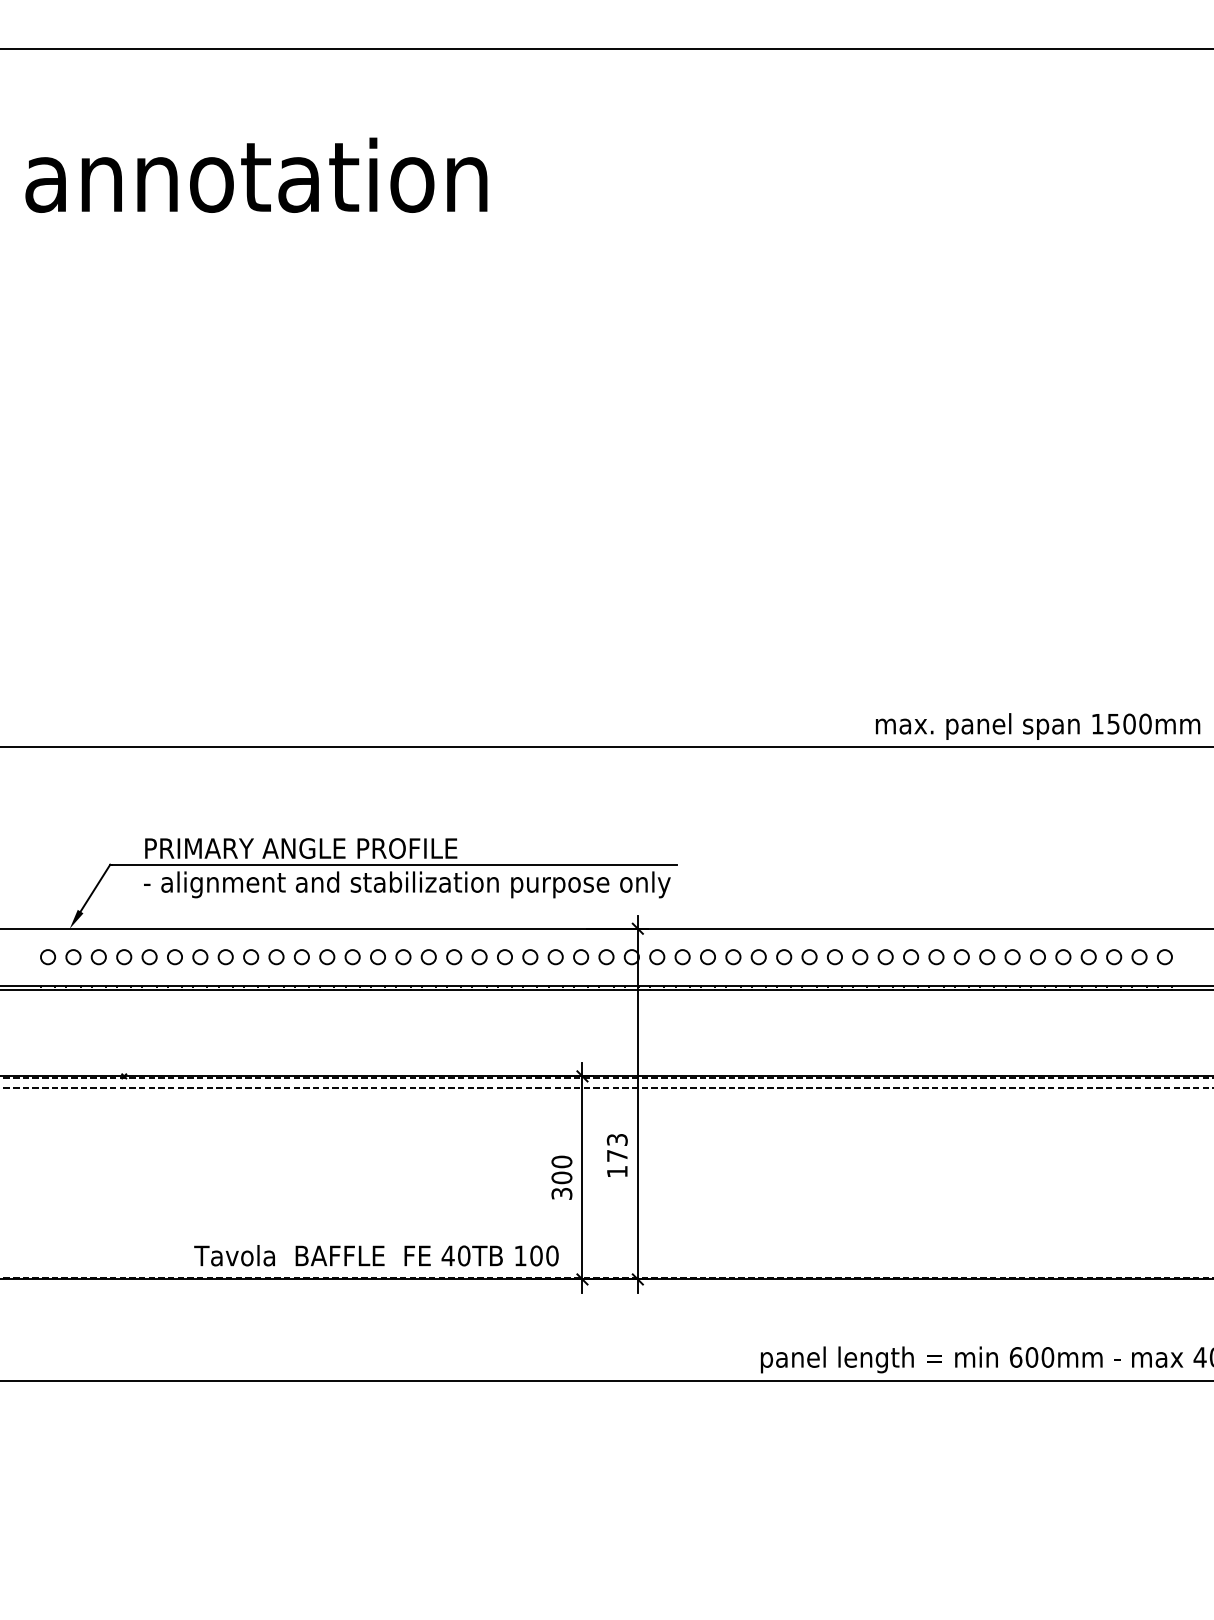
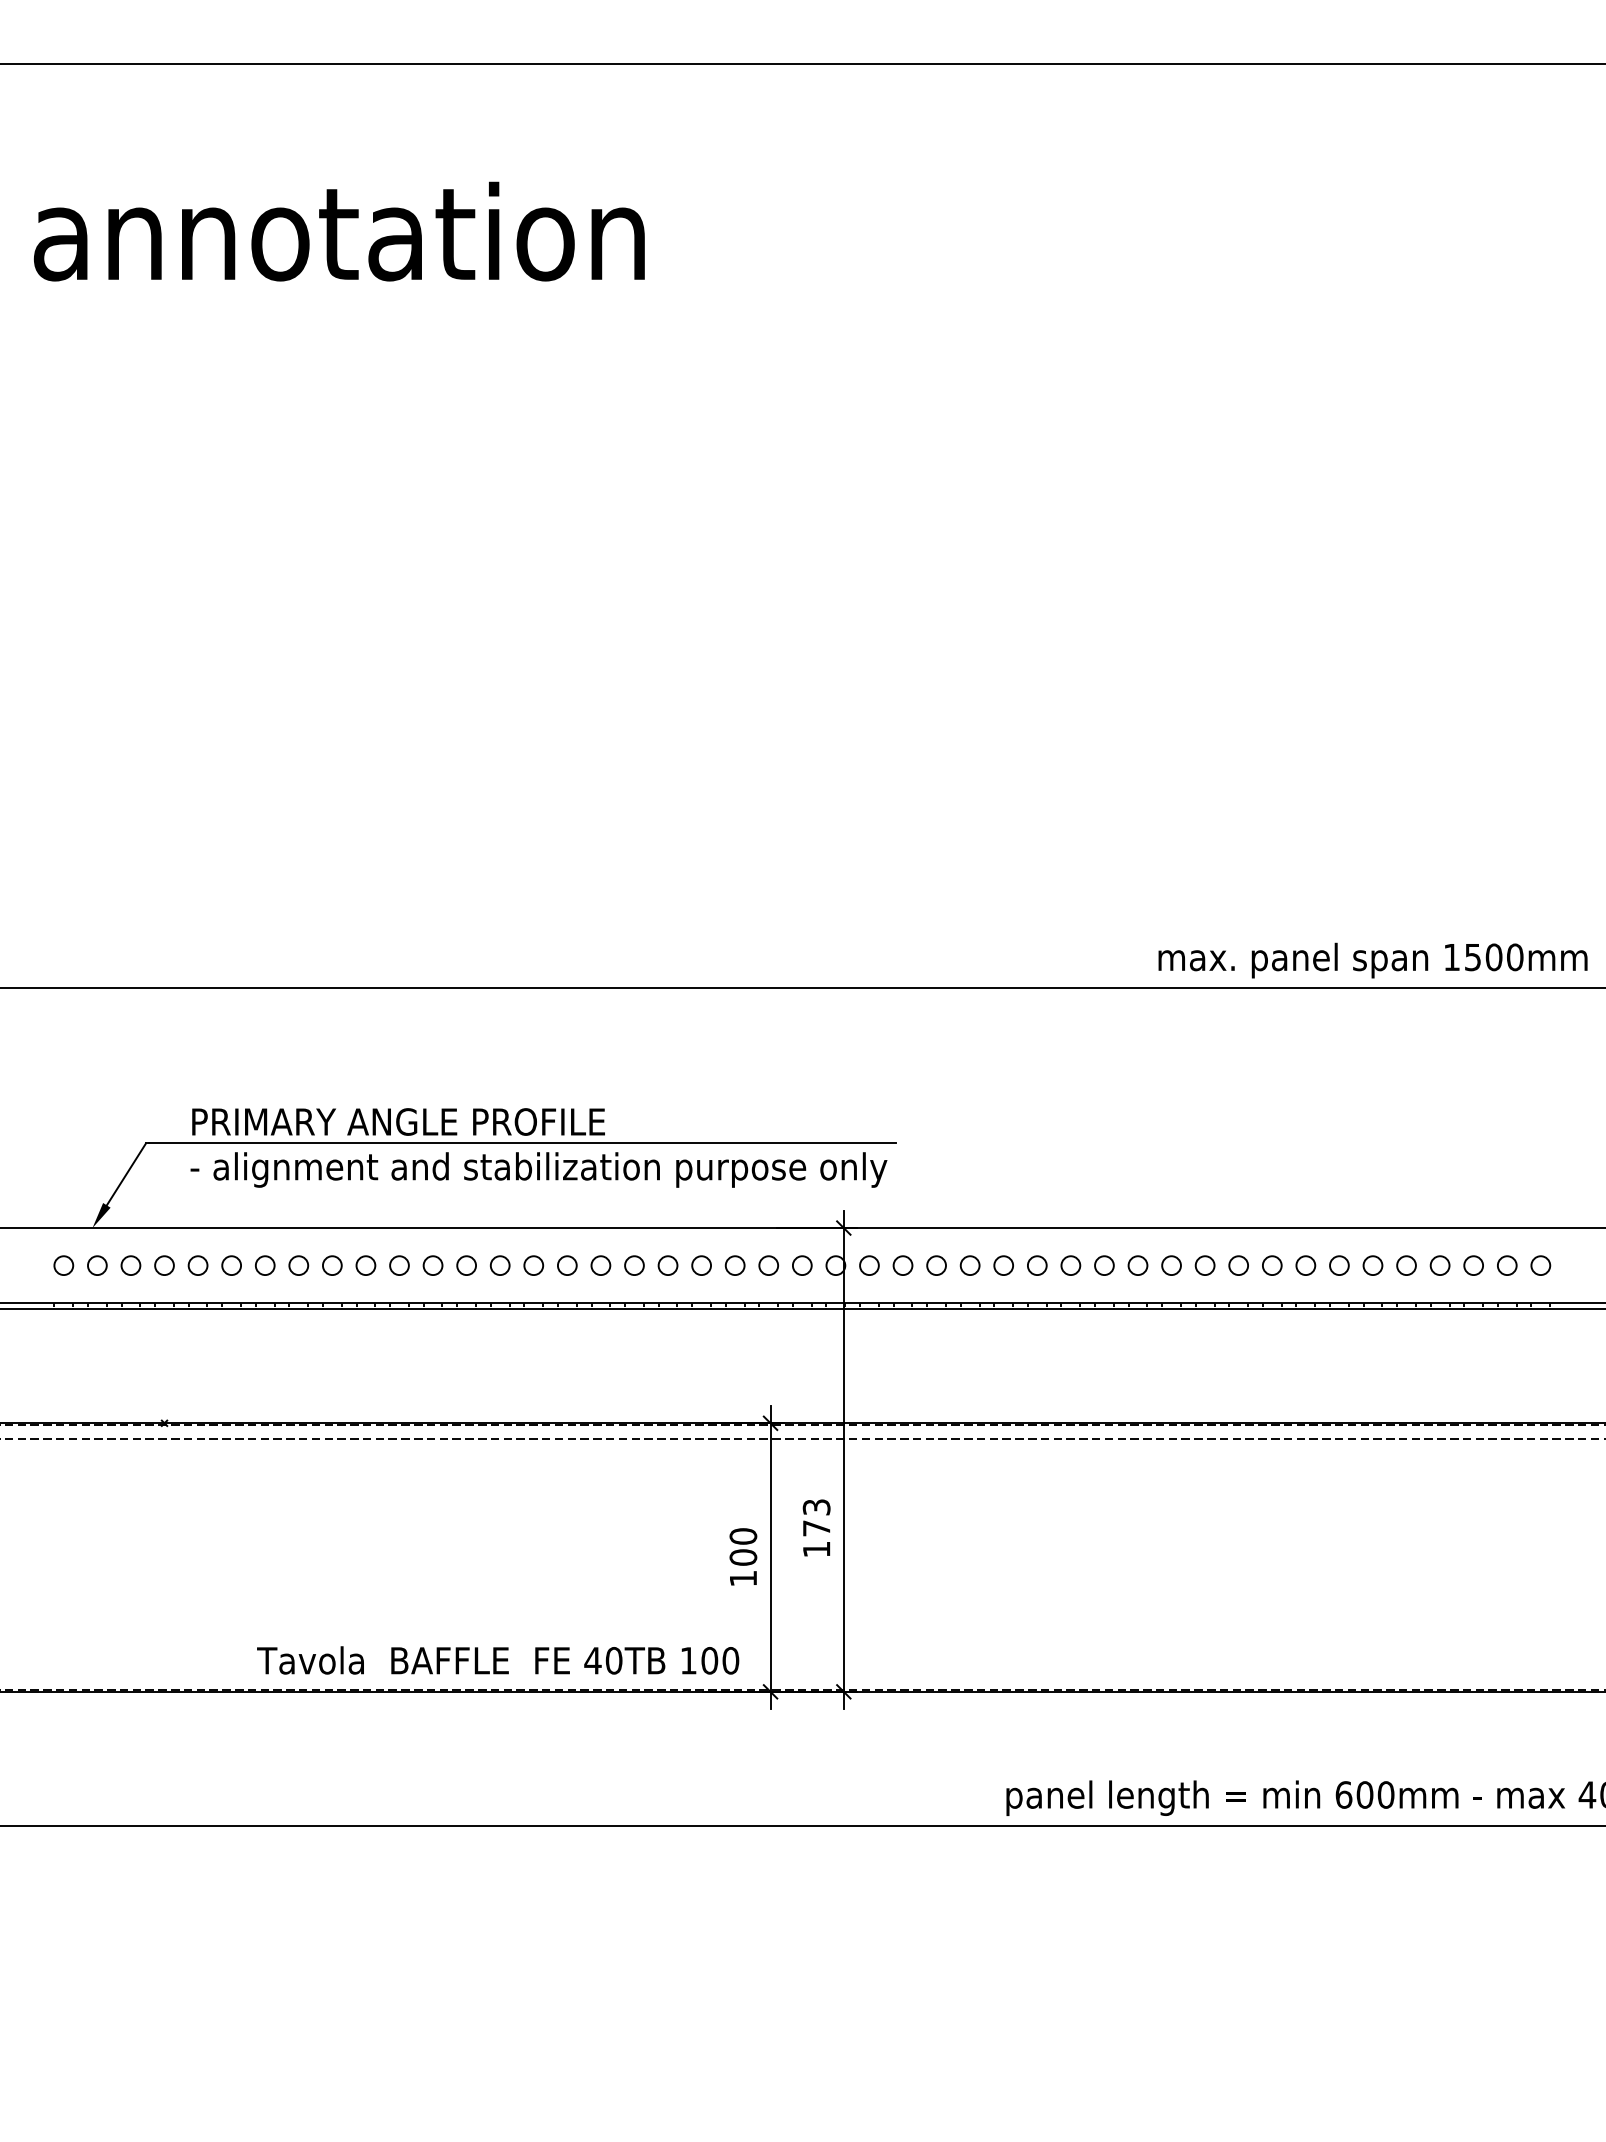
text: (561, 1193) -> (742, 1578), 300 -> 100

